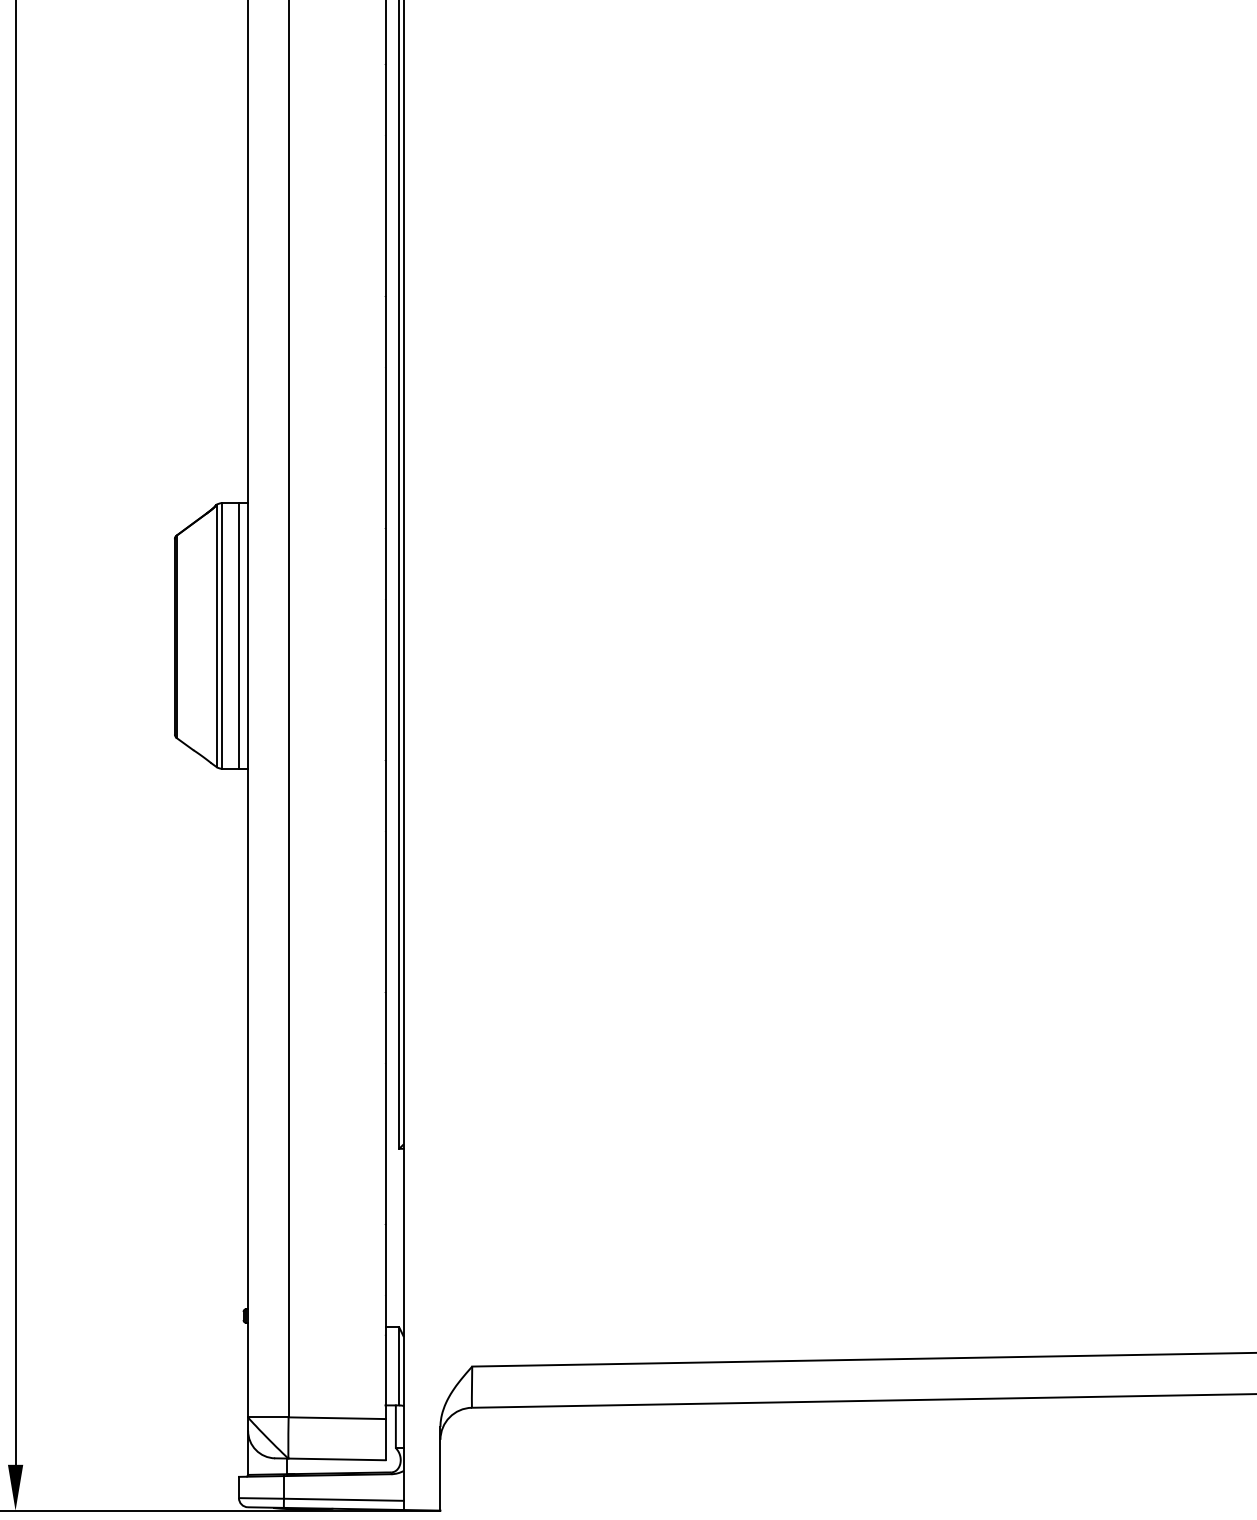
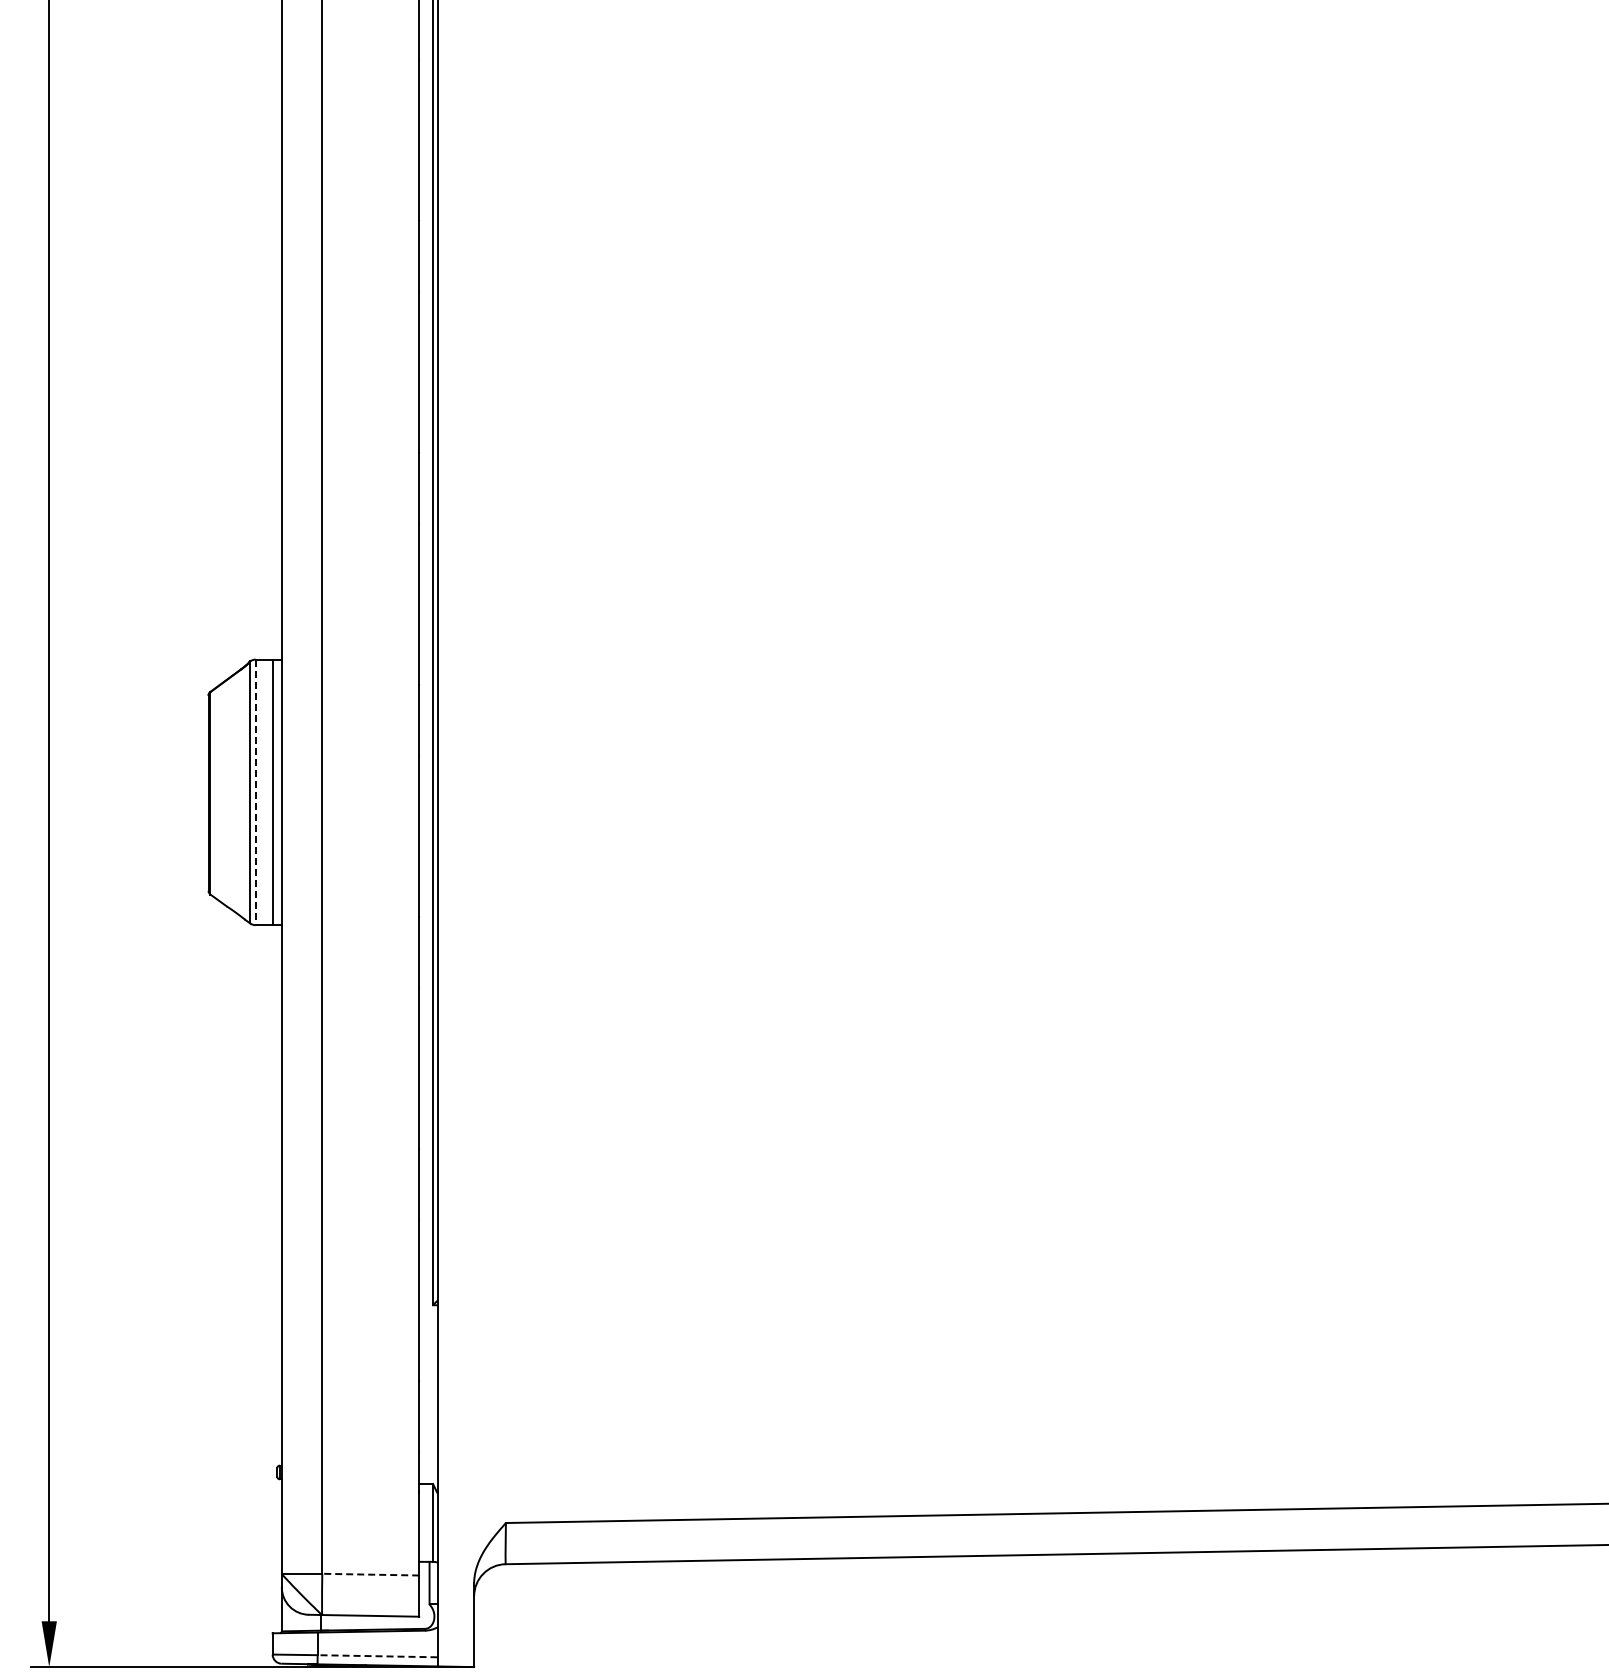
line: (221, 636) -> (255, 792), solid -> dashed
line: (336, 1418) -> (370, 1574), solid -> dashed
line: (343, 1500) -> (377, 1656), solid -> dashed

